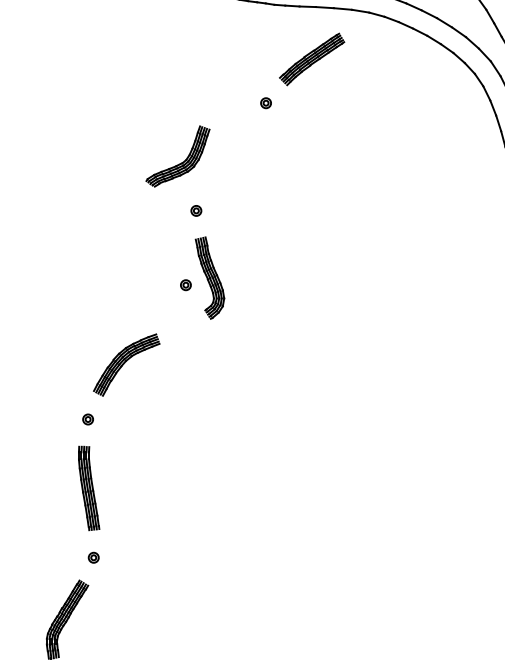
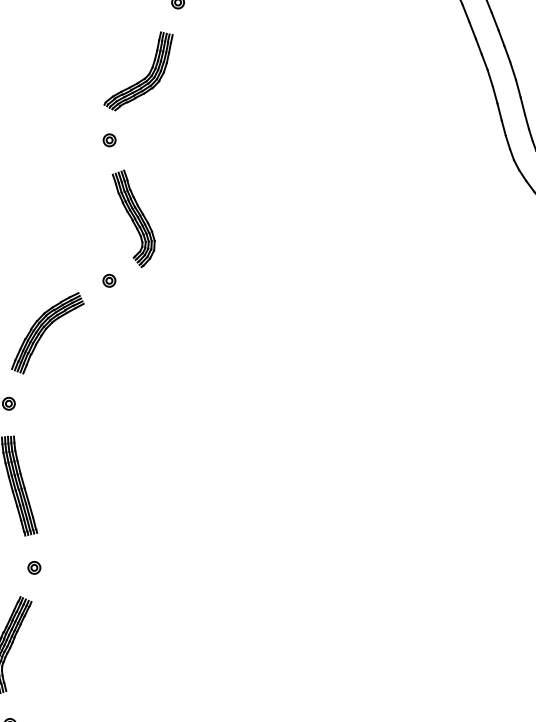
part: (181, 162) -> (143, 77), moved
part: (185, 285) -> (108, 281), moved

